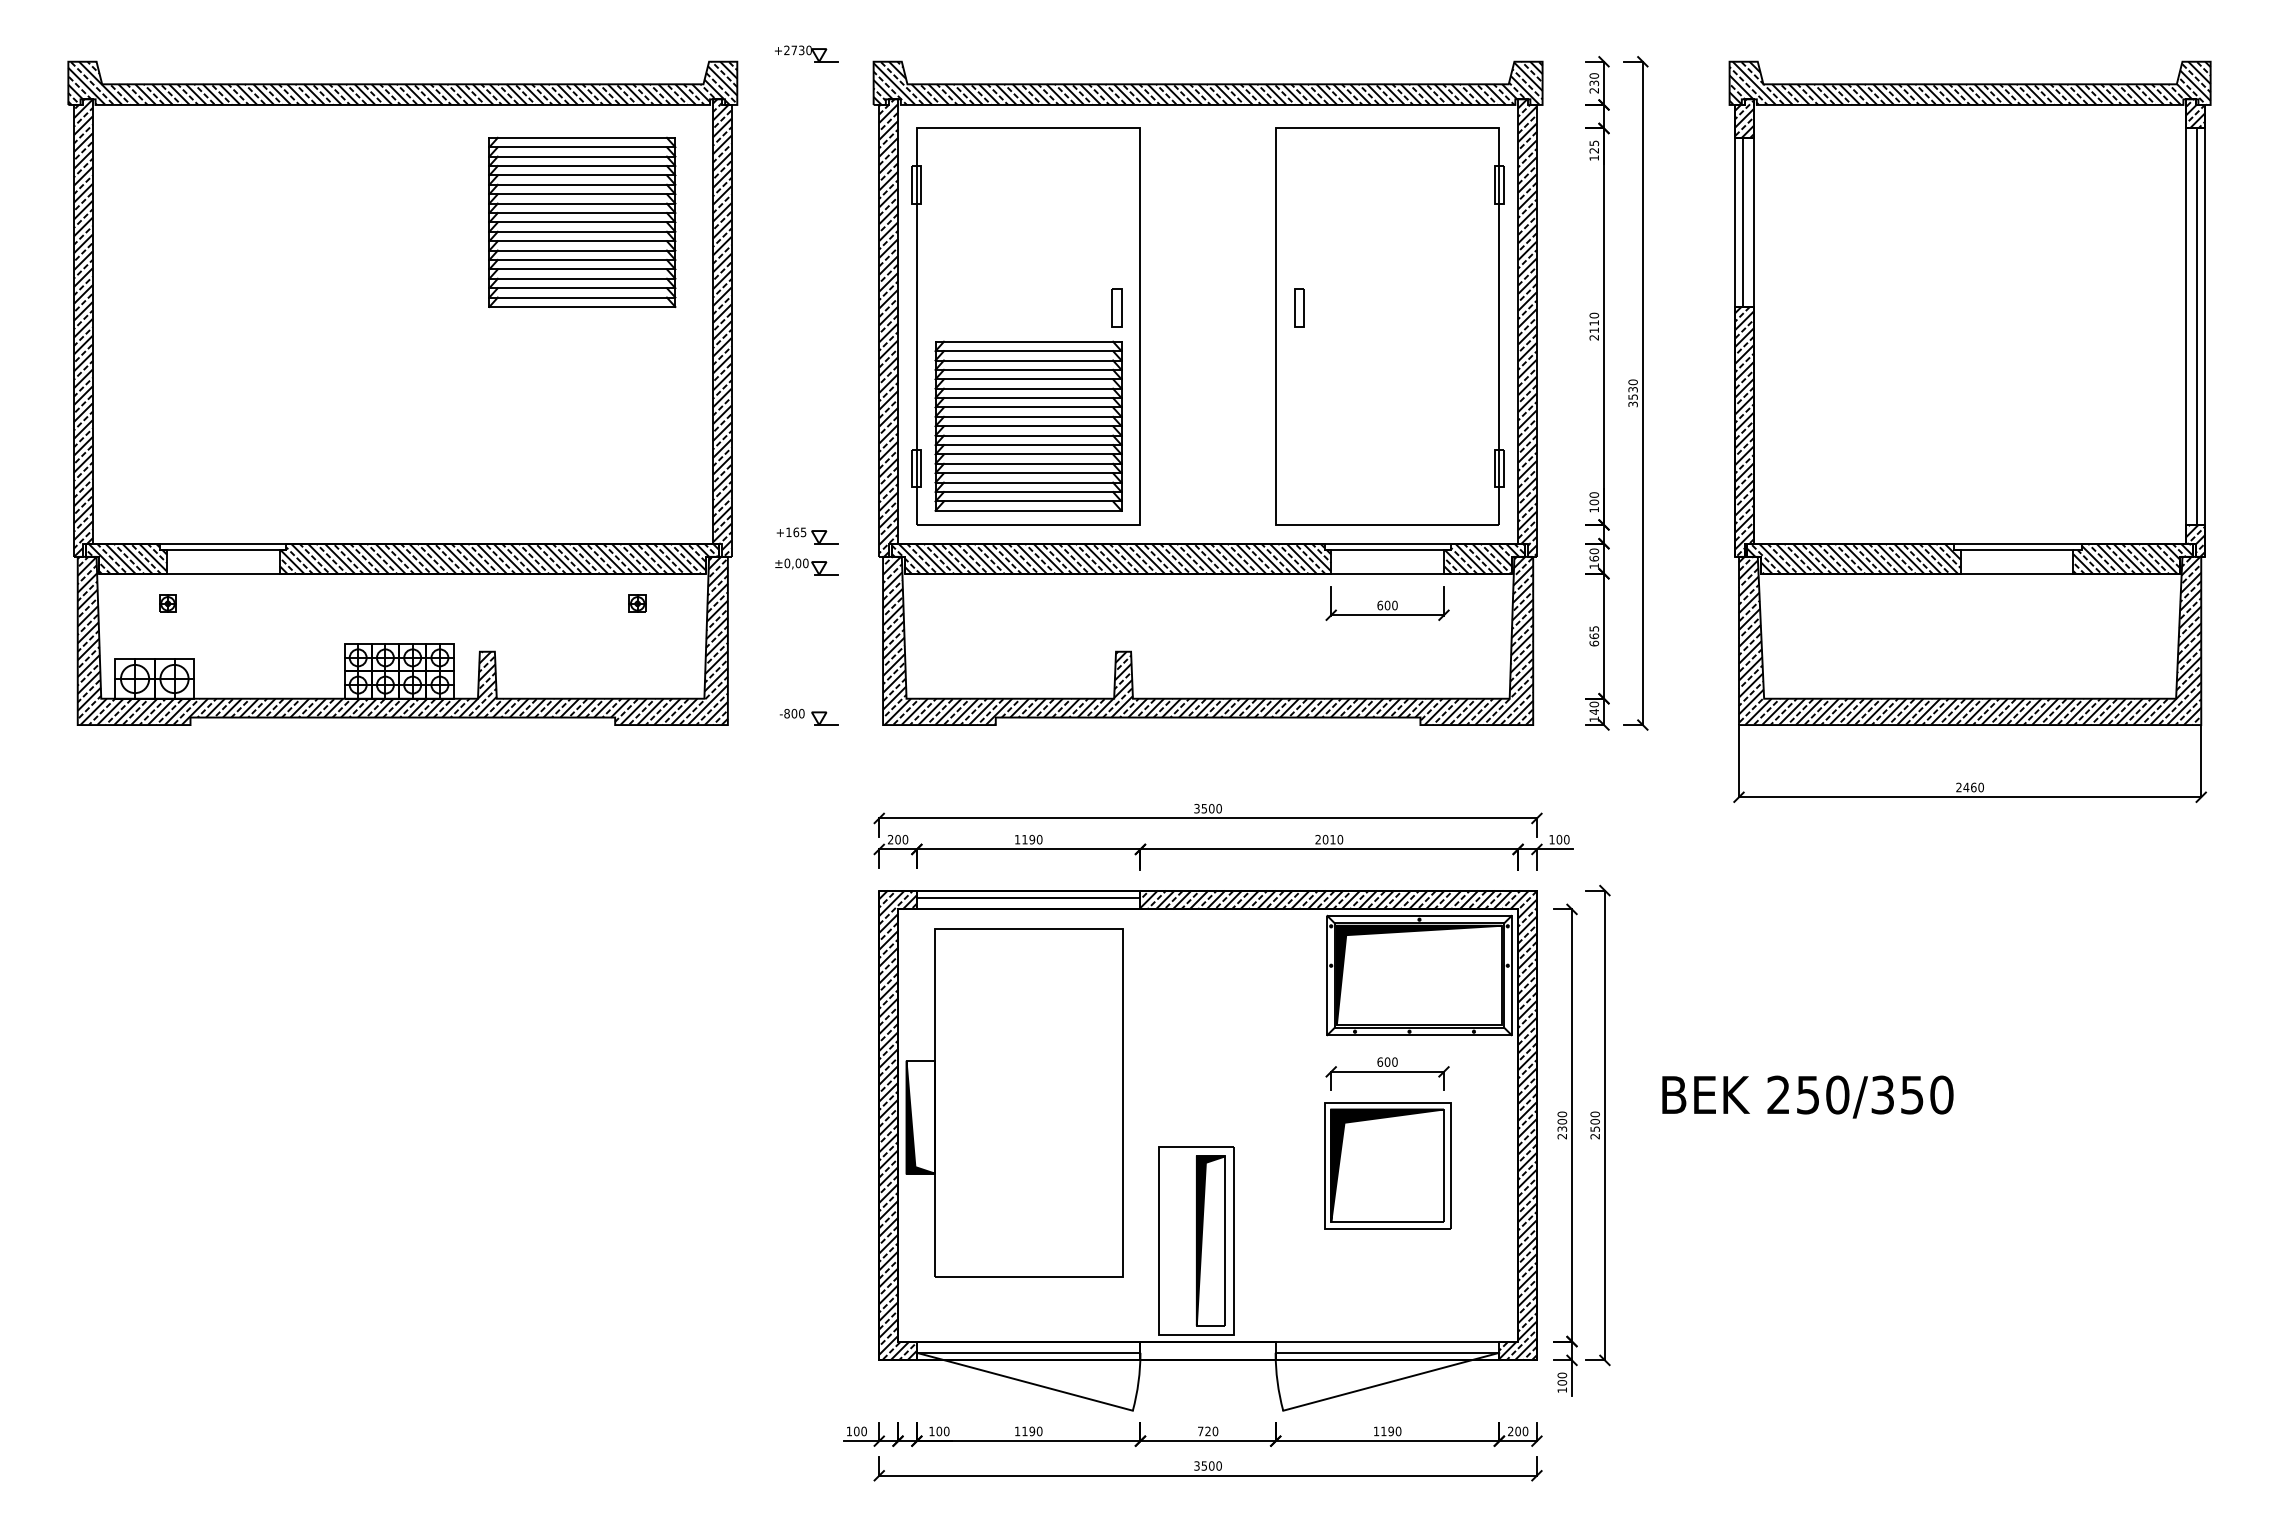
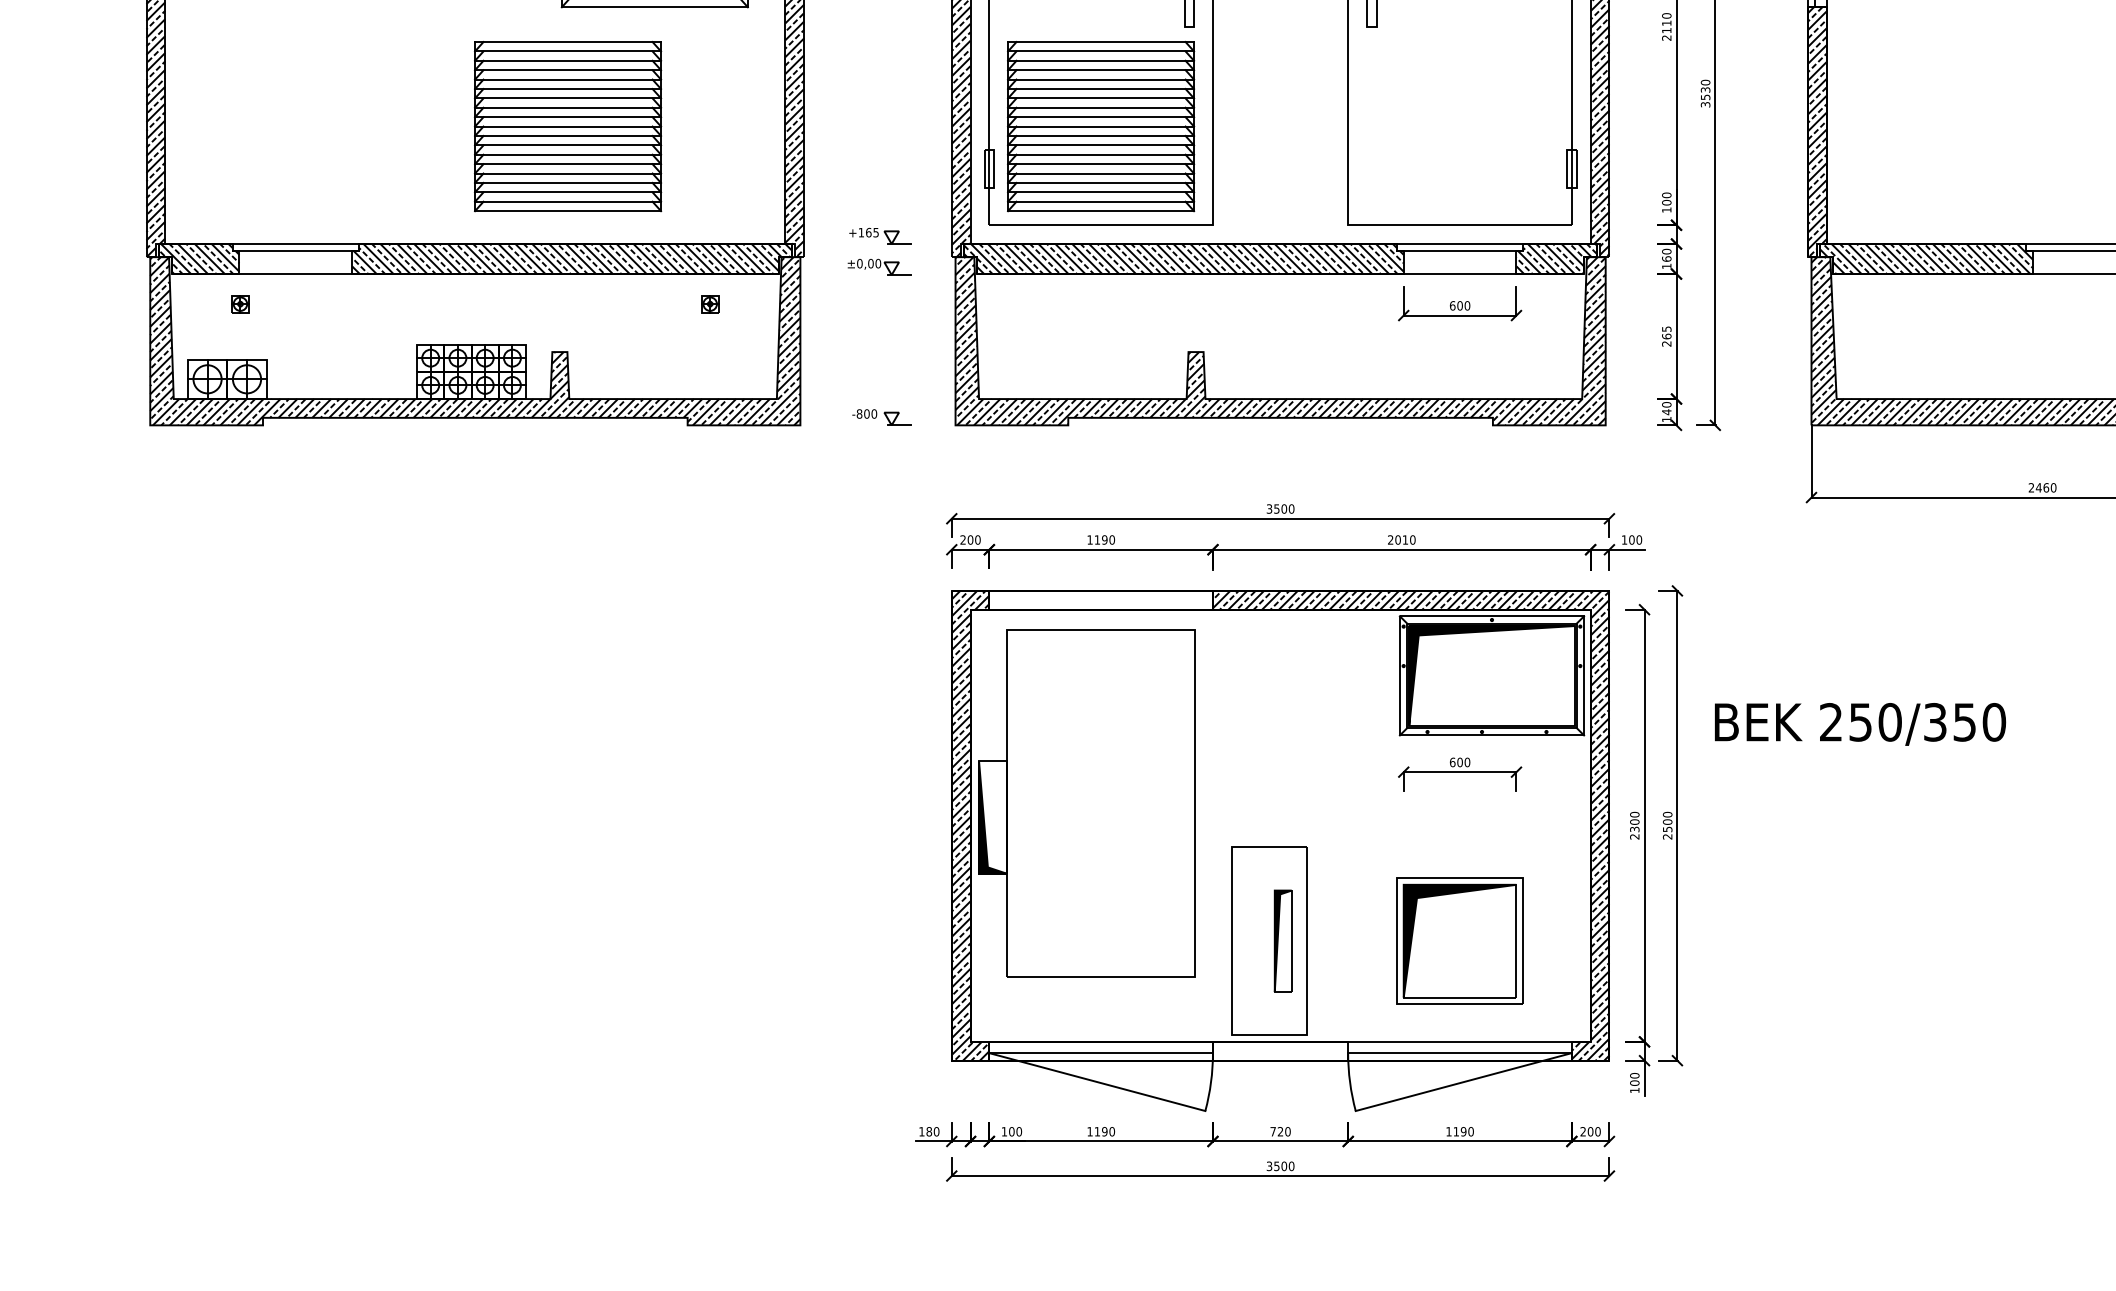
part: (495, 425) -> (568, 125), added
text: (1594, 643) -> (1667, 343), 665 -> 265
line: (1028, 898) -> (1101, 598), removed
text: (1807, 1096) -> (1860, 723), moved
part: (1387, 1165) -> (1460, 940), moved
part: (1210, 1240) -> (1283, 940), size x0.6
text: (856, 1431) -> (929, 1131), 100 -> 180

